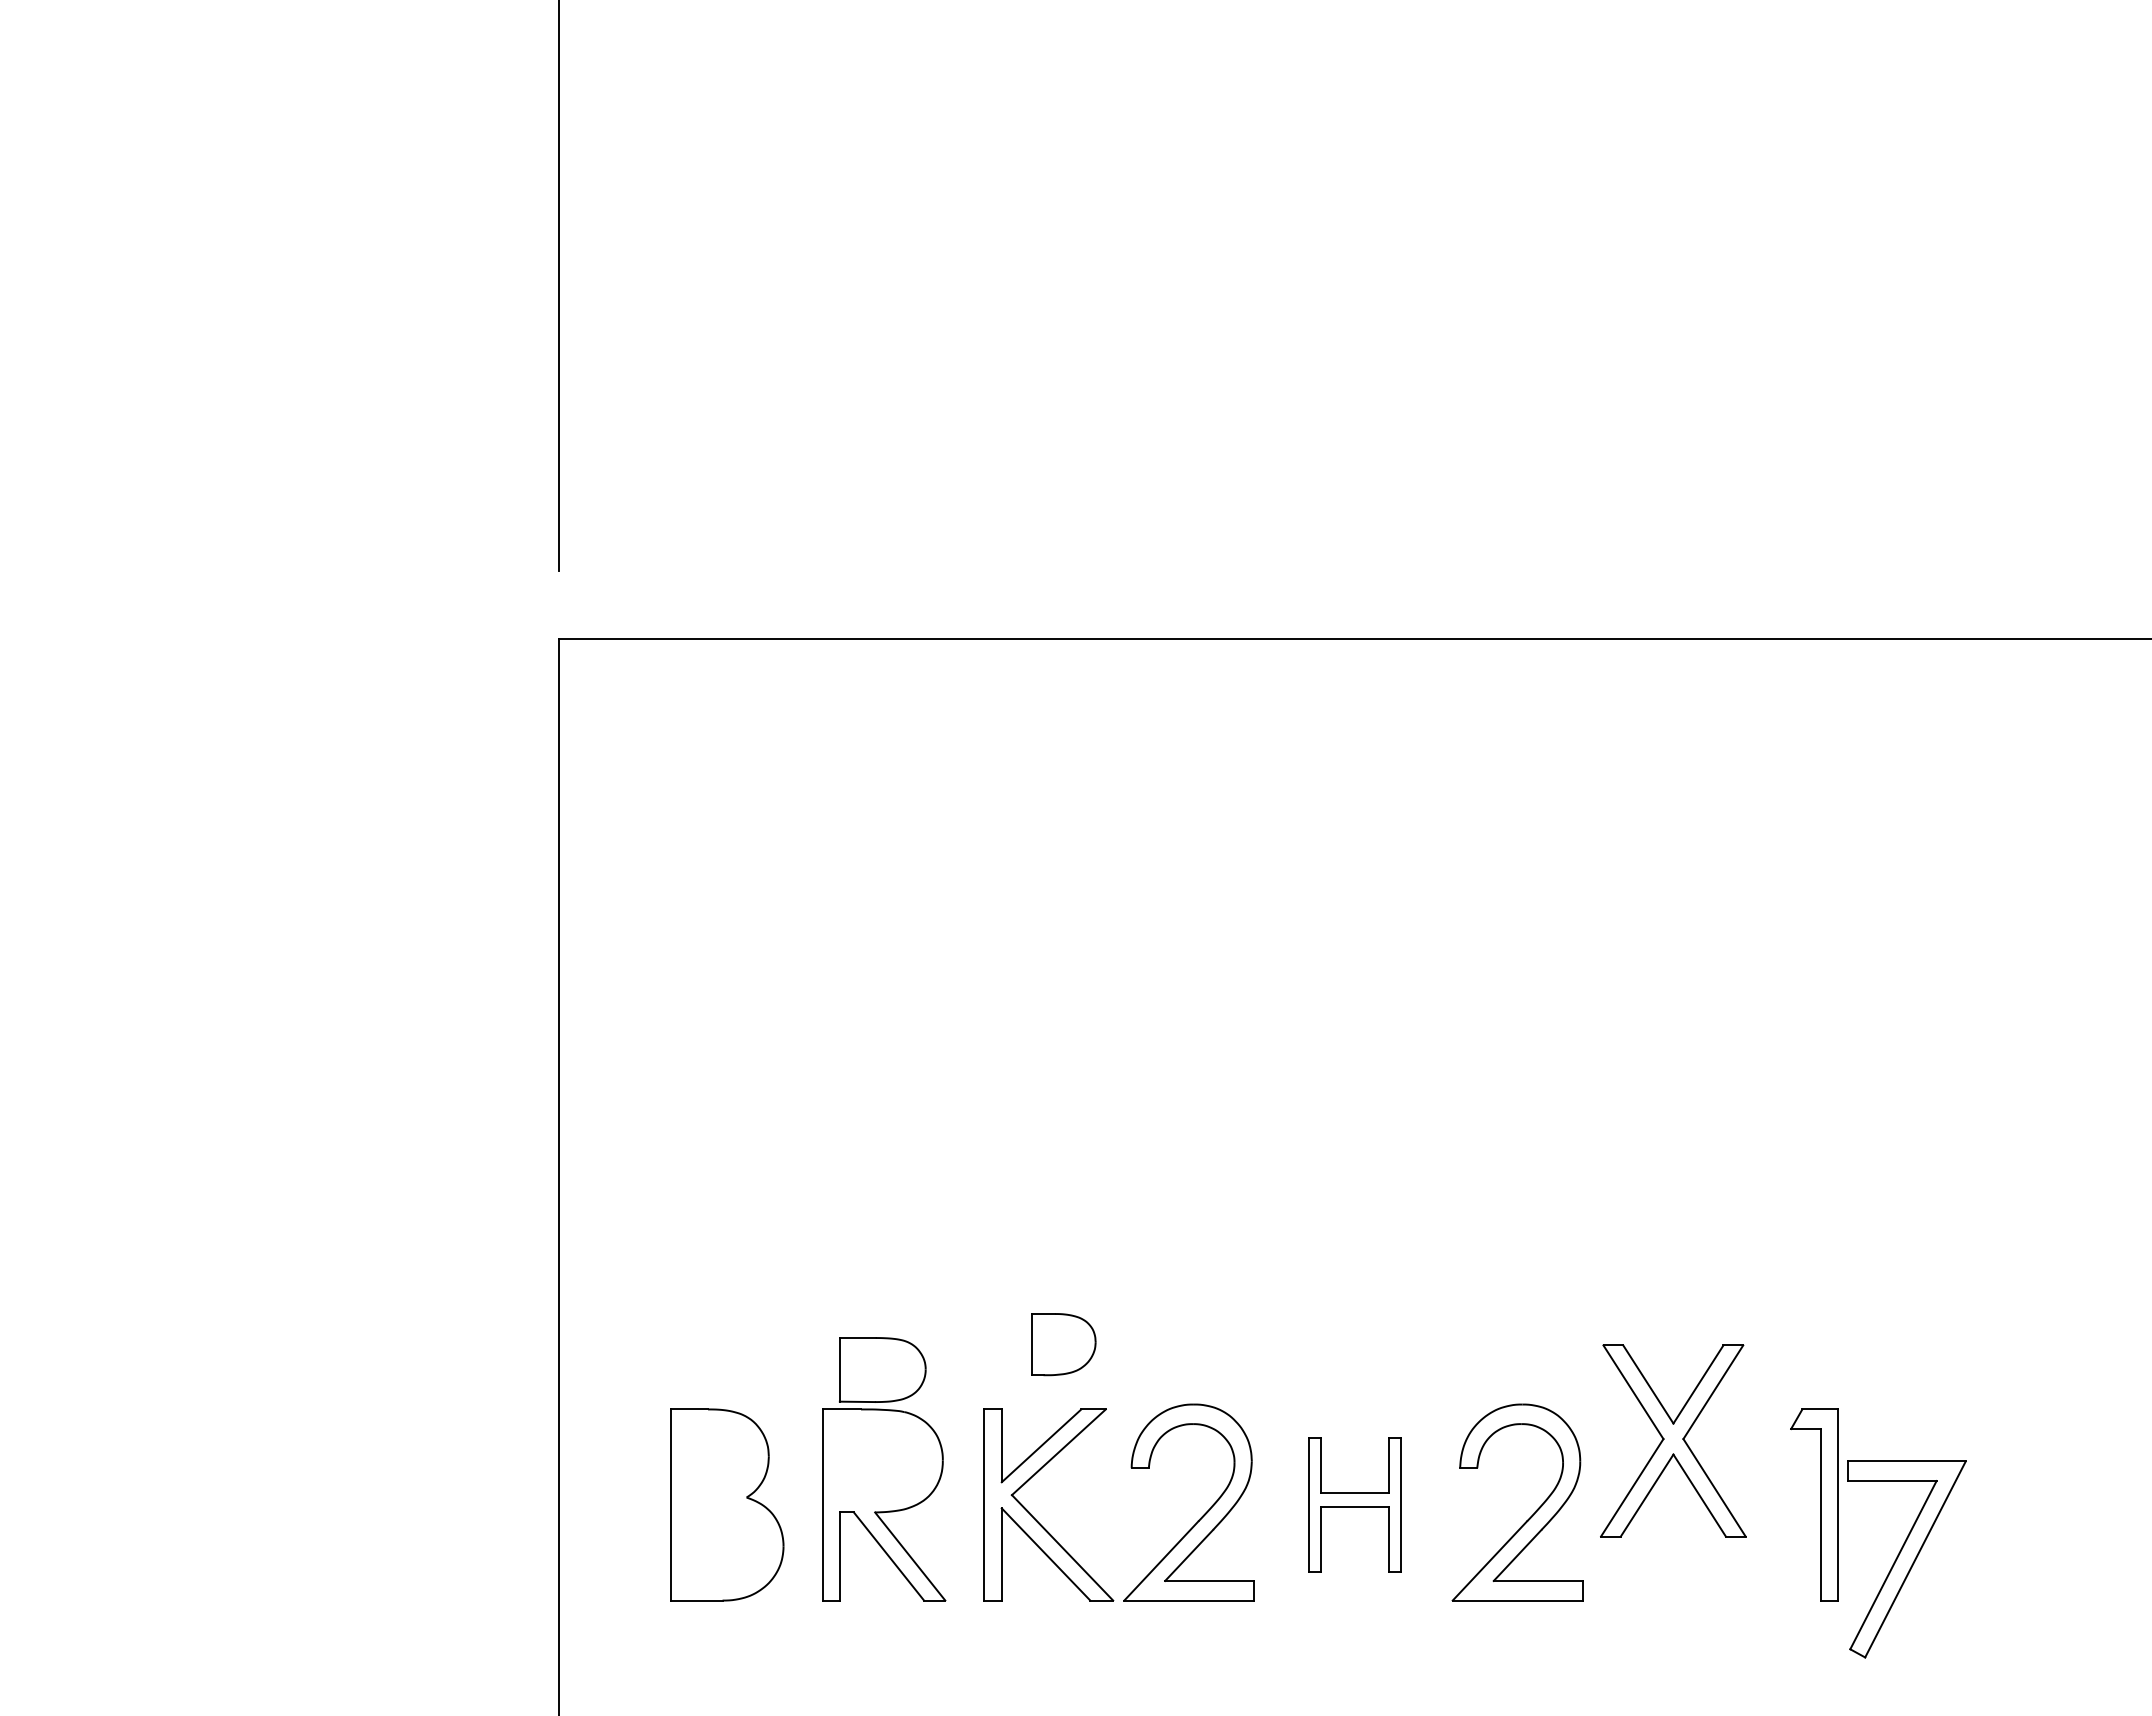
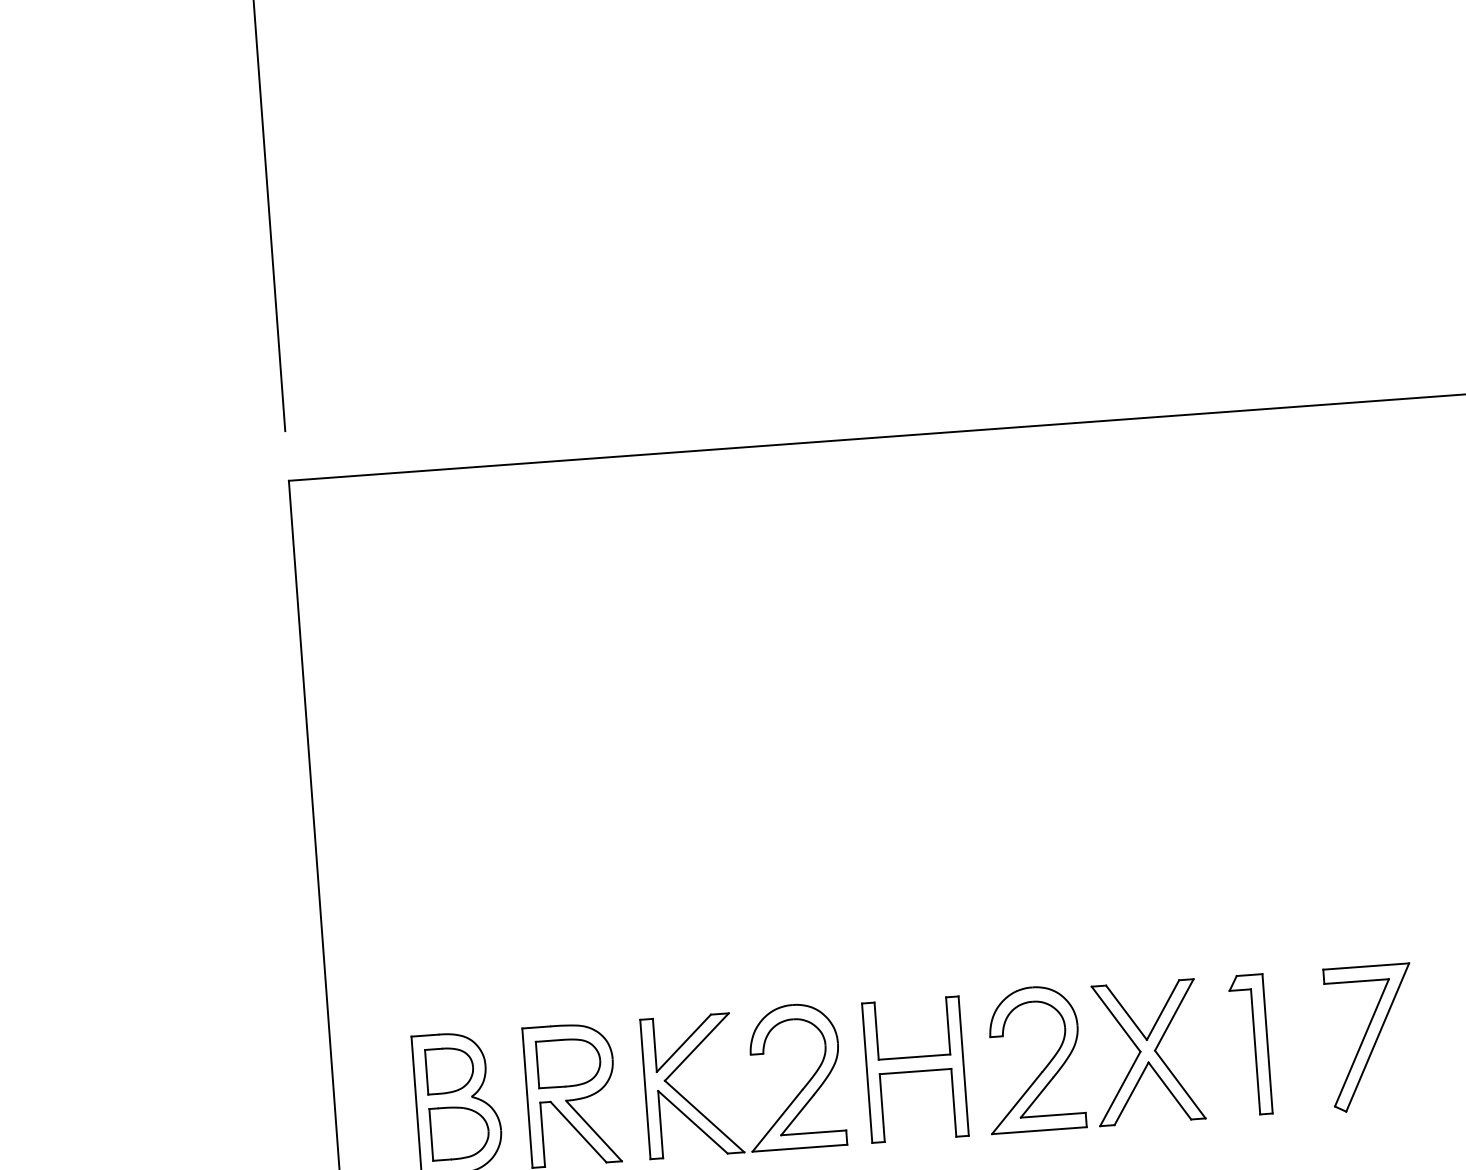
part: (1063, 1344) -> (449, 1070), moved
part: (882, 1369) -> (568, 1062), moved
part: (1673, 1440) -> (1147, 1052), moved
part: (1354, 1504) -> (915, 1069), size x1.43
part: (727, 1545) -> (460, 1132), added
part: (1906, 1559) -> (1371, 1038), moved

